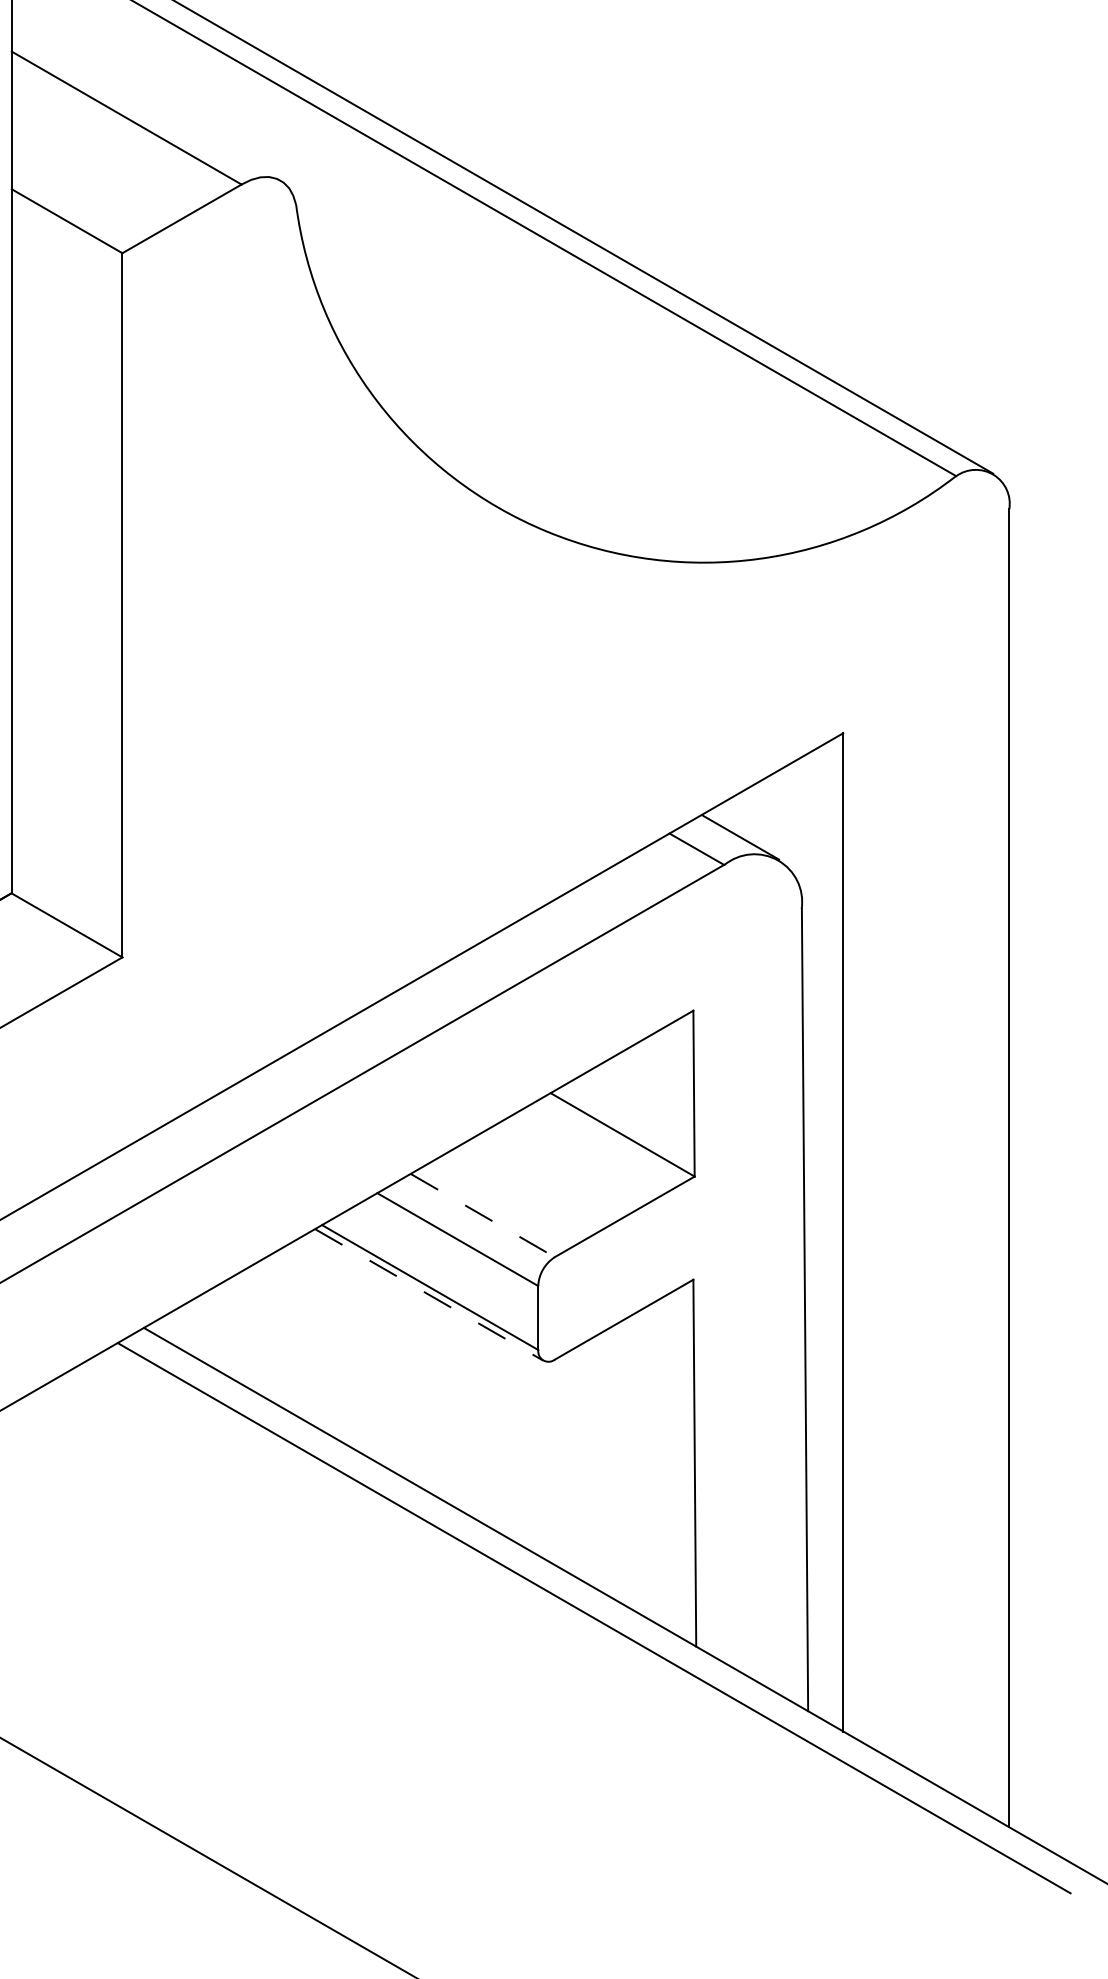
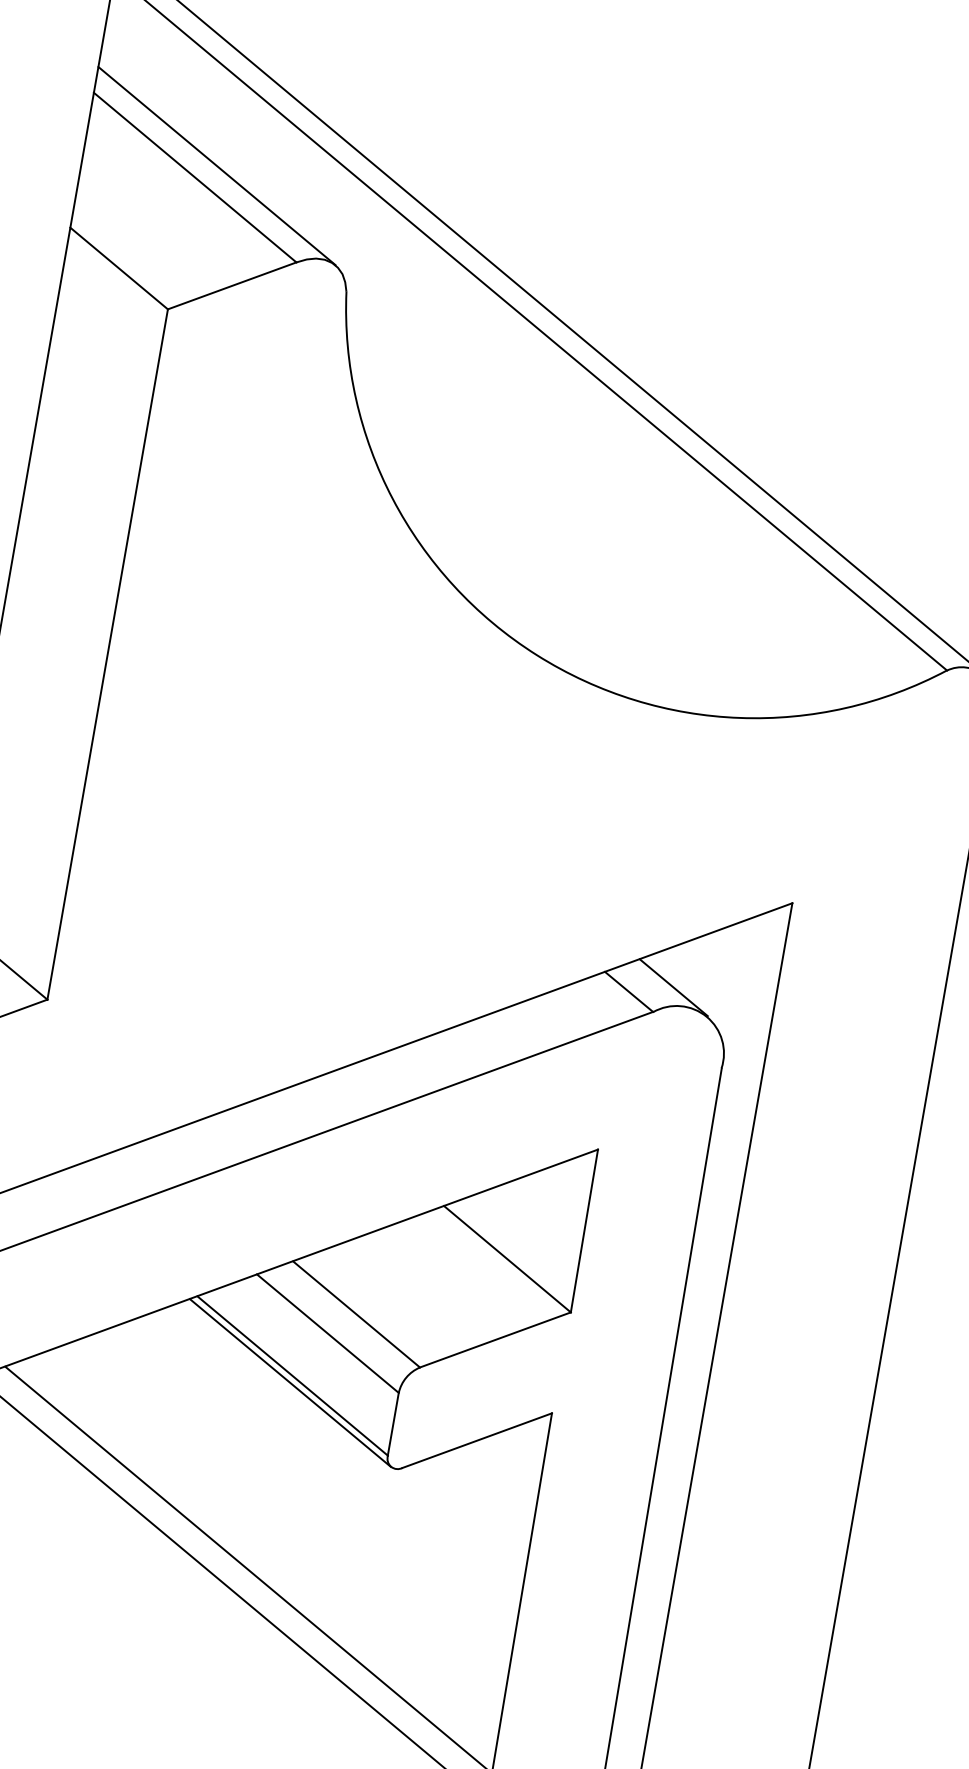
line: (145, 102) -> (216, 165), added
line: (483, 1215) -> (357, 1314), dashed -> solid
line: (429, 1294) -> (290, 1382), dashed -> solid

